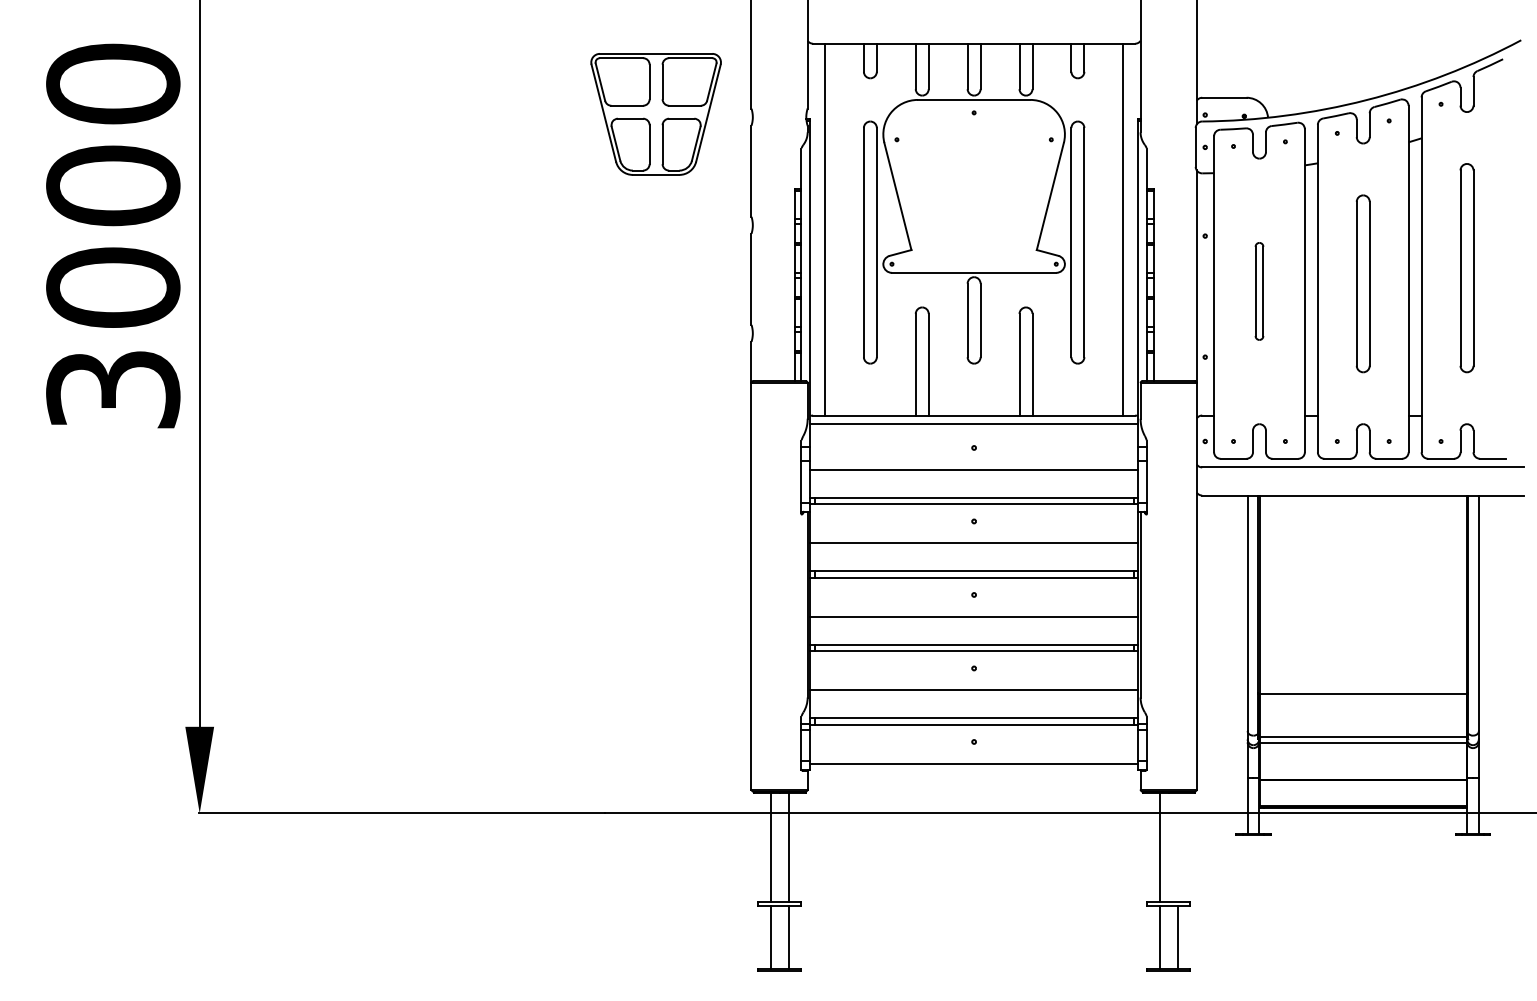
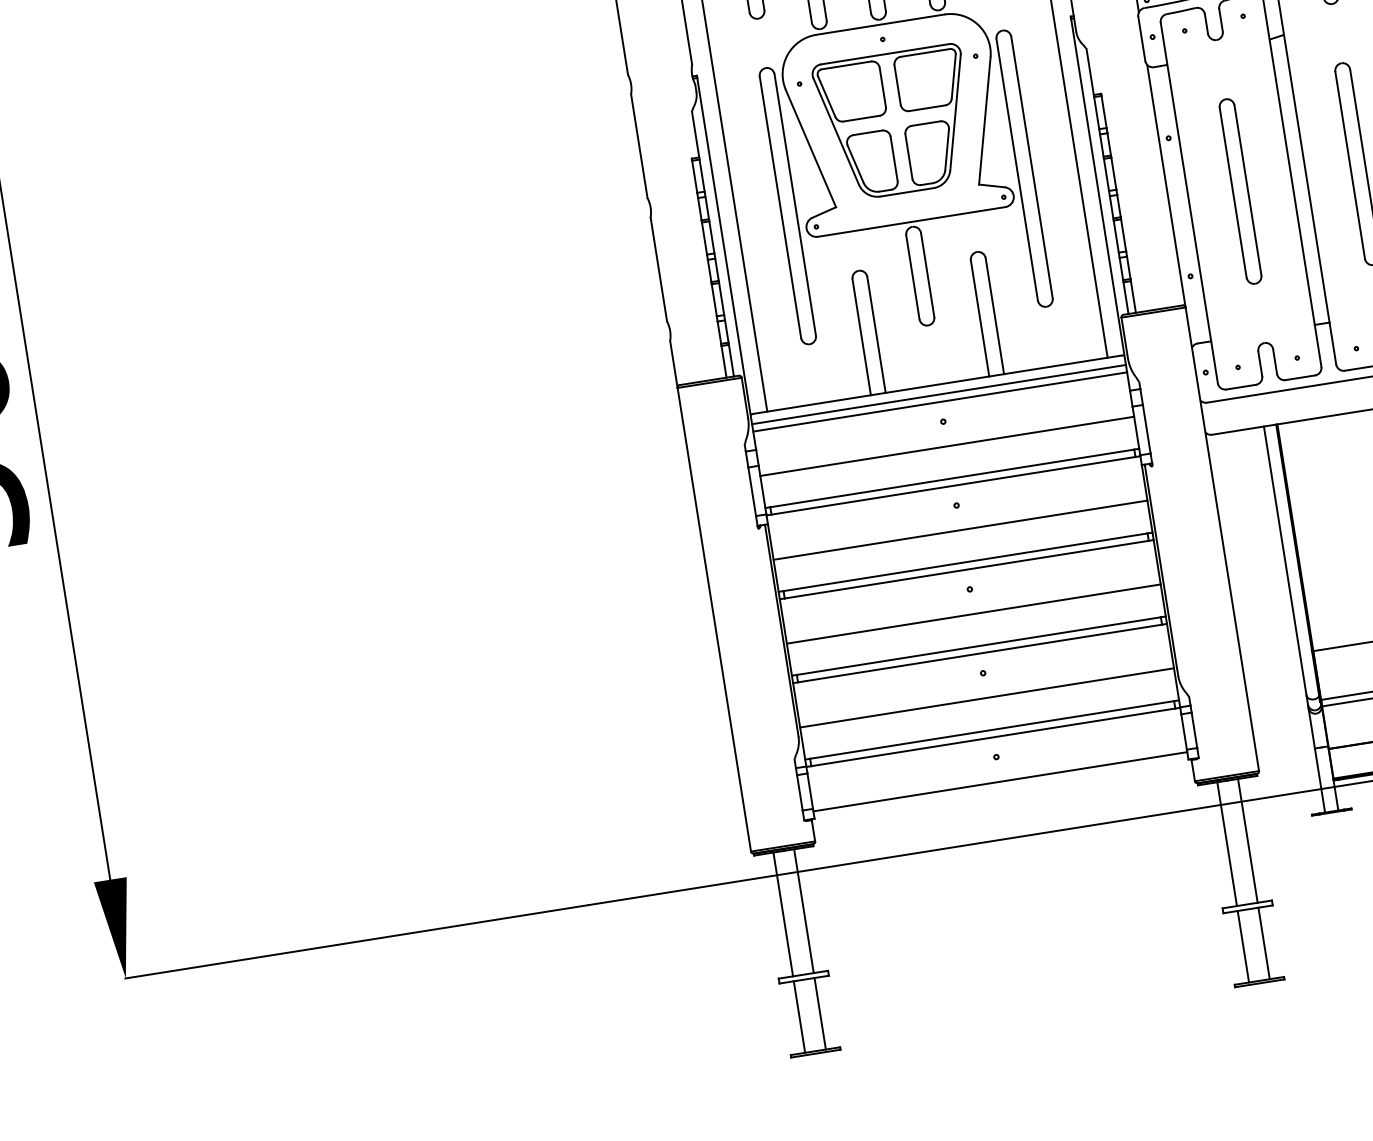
part: (655, 114) -> (895, 123), moved
part: (1259, 291) -> (1240, 191), size x1.67
line: (974, 430) -> (940, 401), added
line: (1177, 847) -> (1247, 840), added

